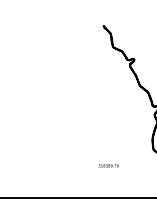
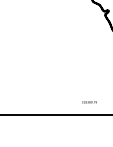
text: (108, 165) -> (89, 102), moved

